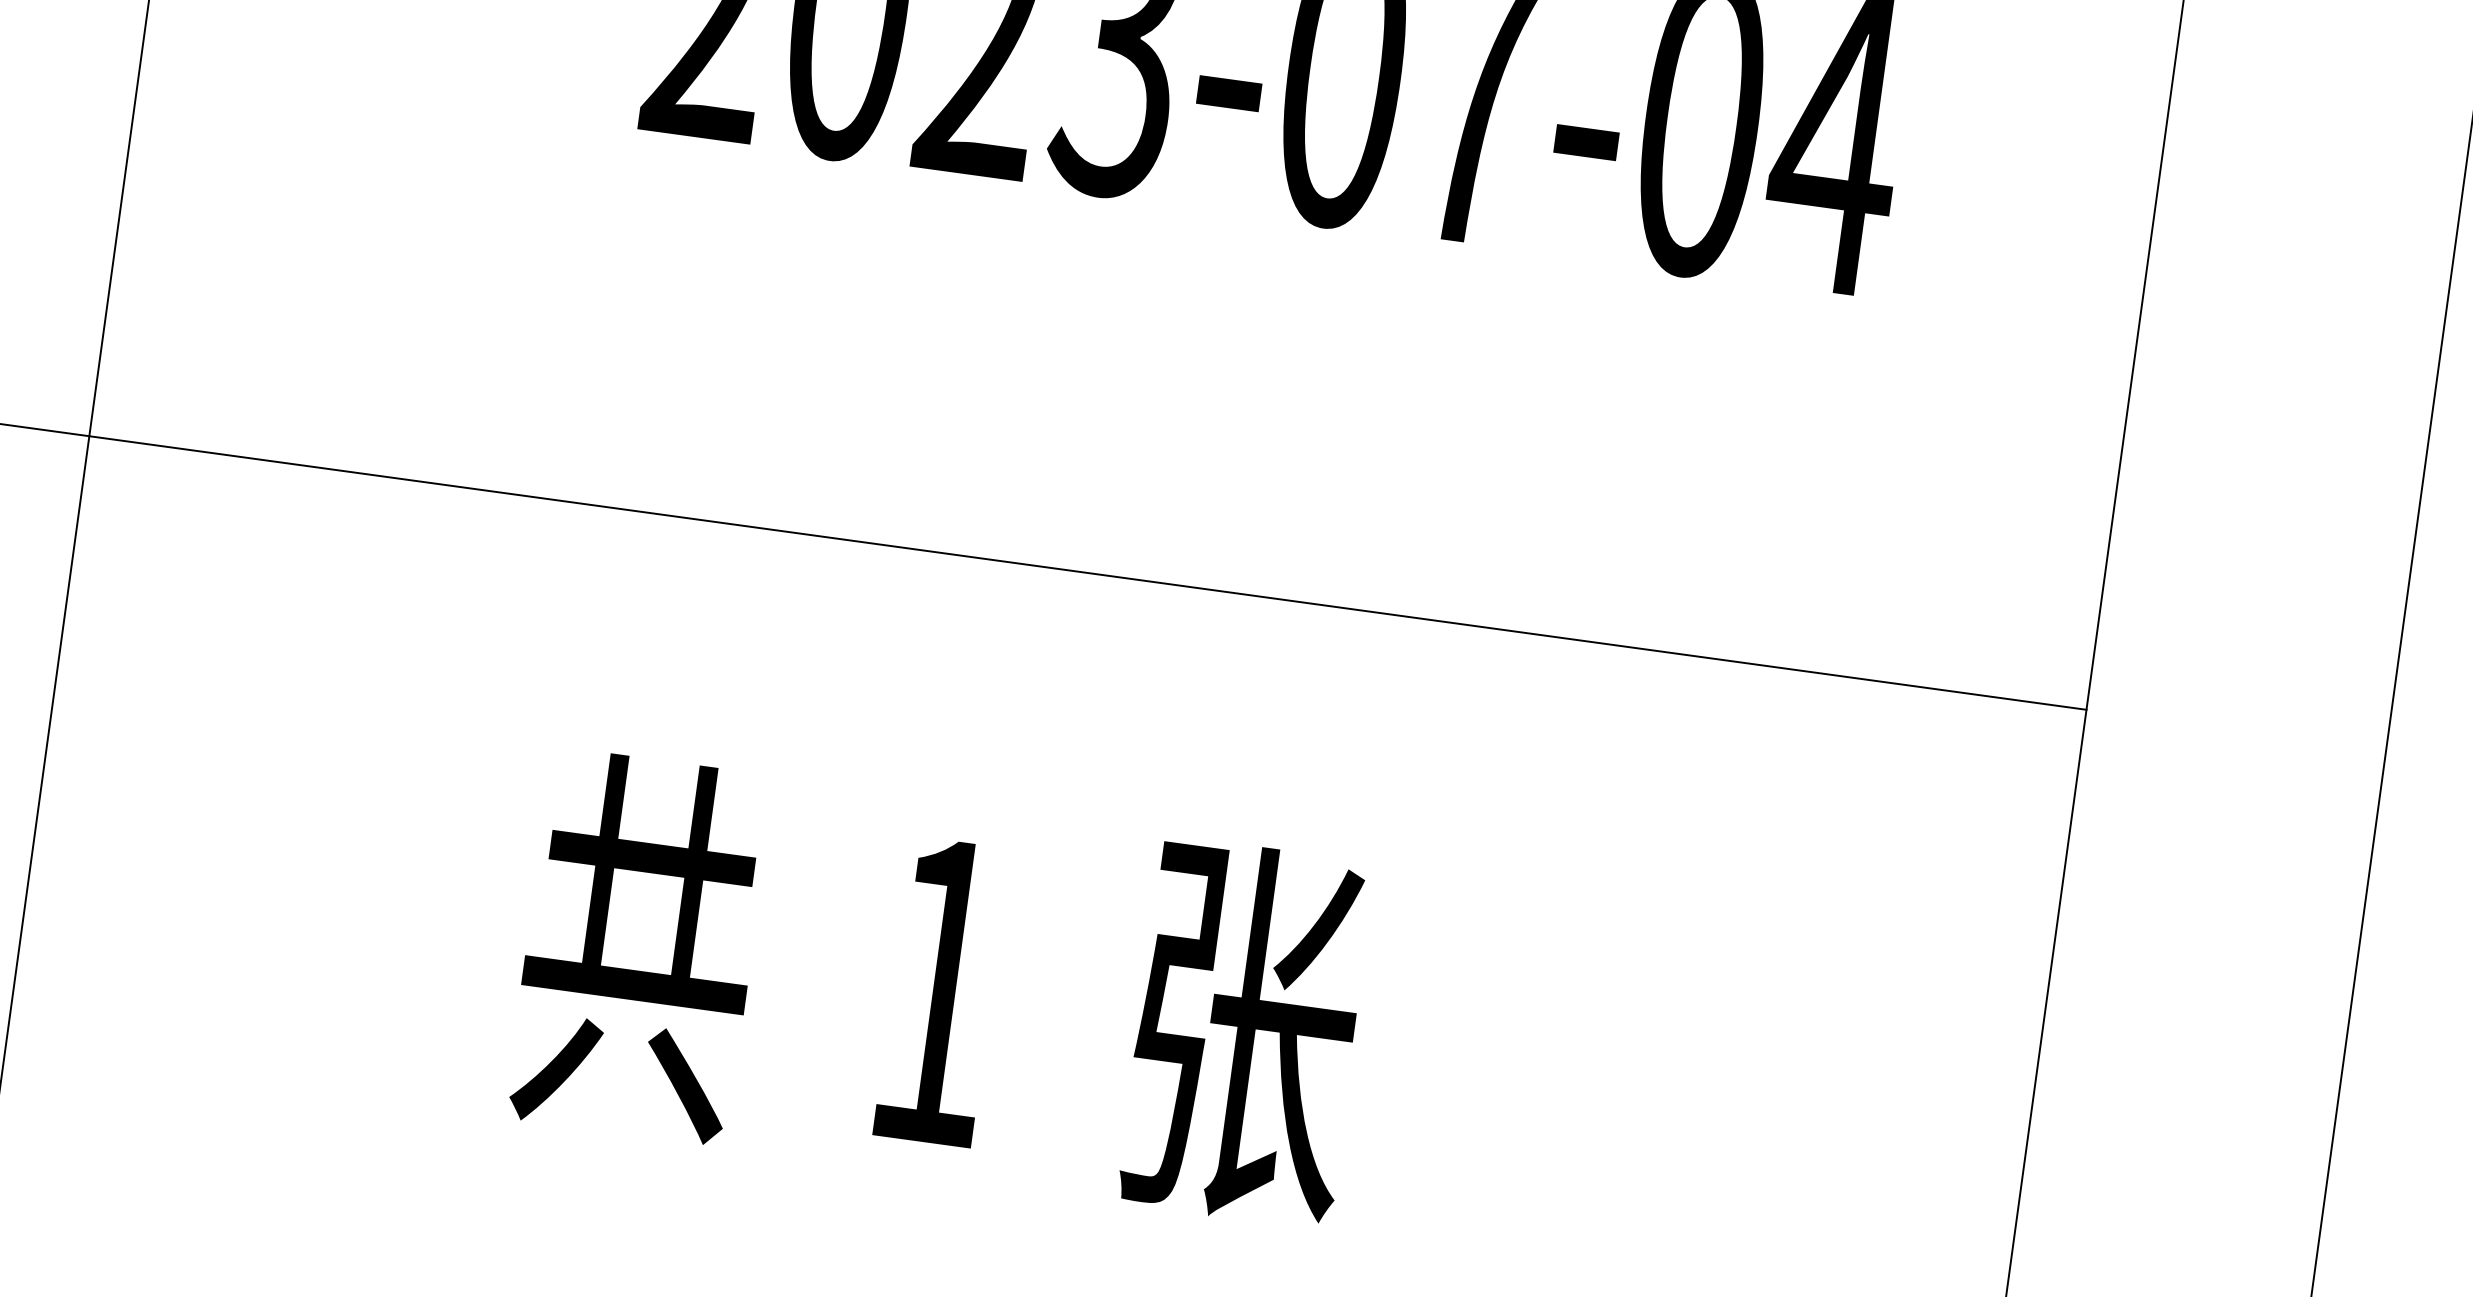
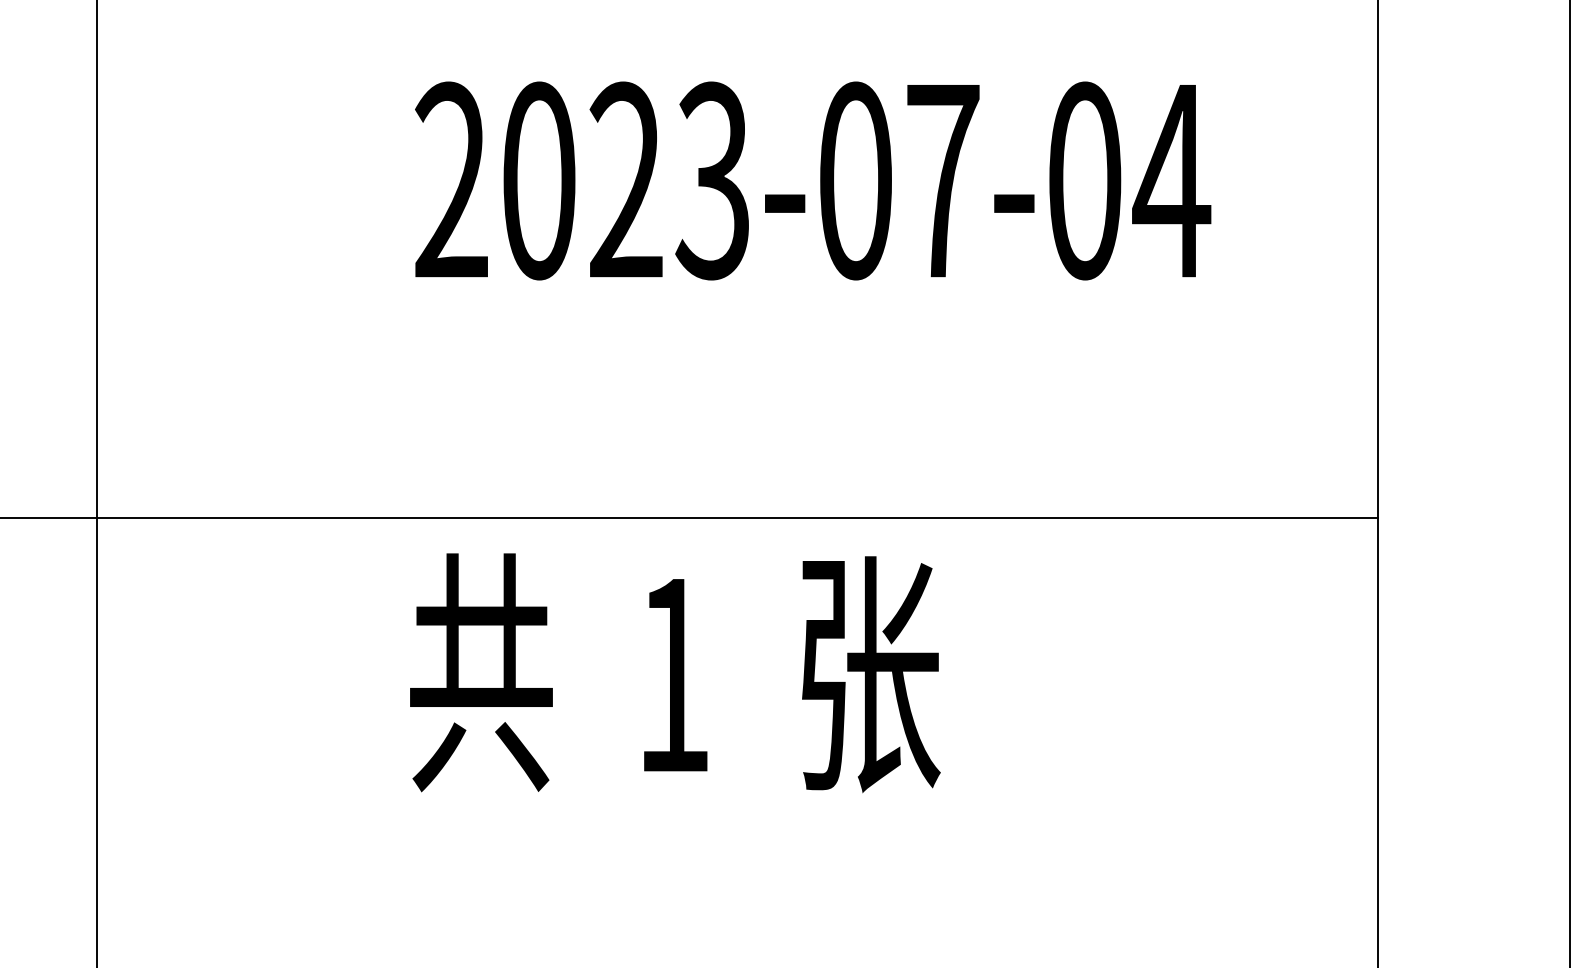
text: (941, 989) -> (675, 673), moved

